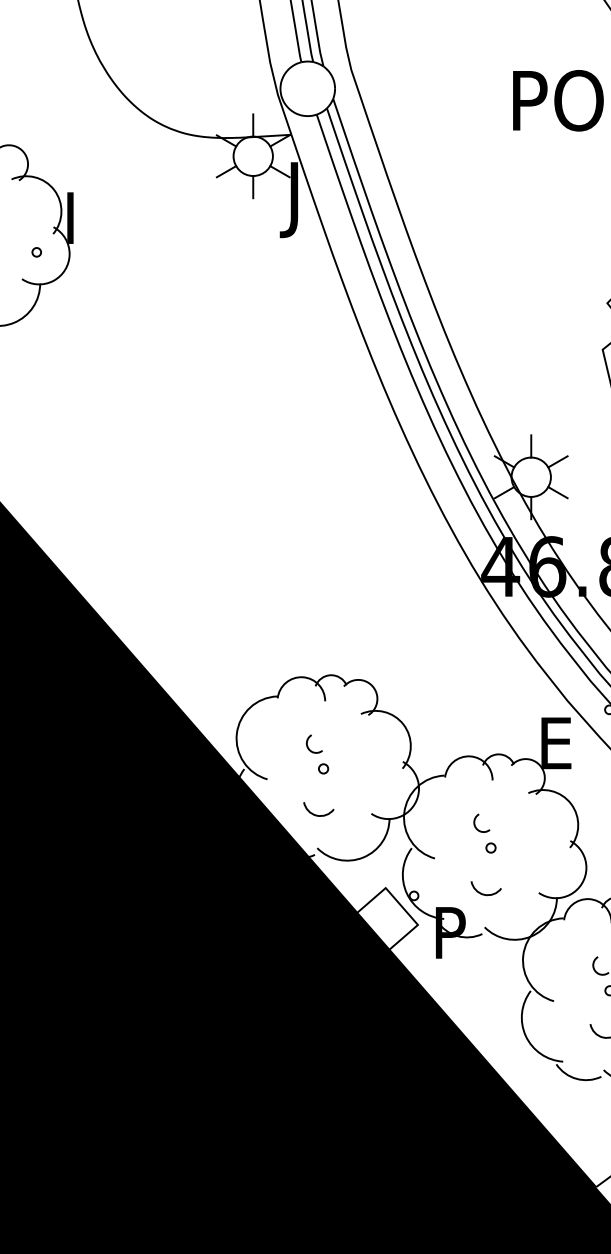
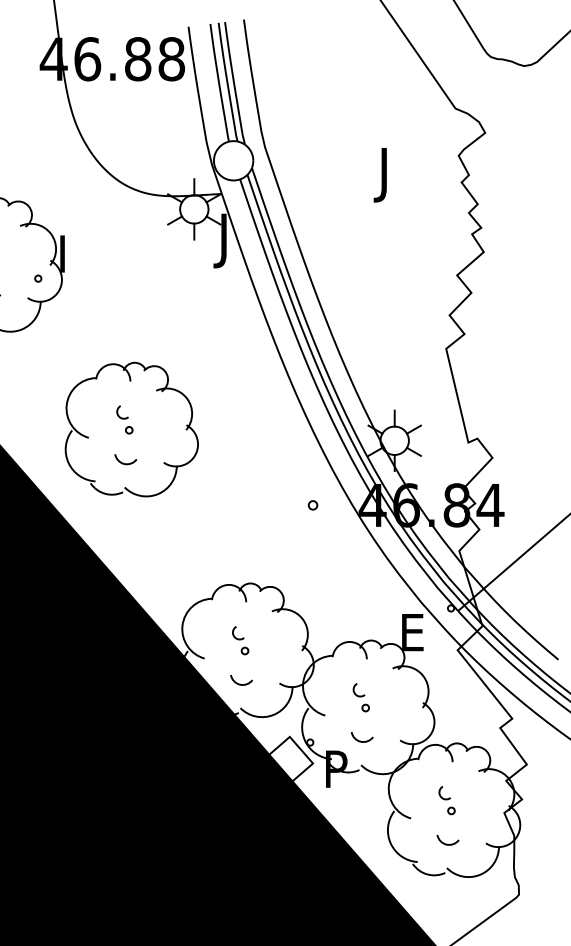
text: (551, 107) -> (409, 174), PO -> J
part: (166, 461) -> (131, 429), added
part: (417, 567) -> (312, 505), added

